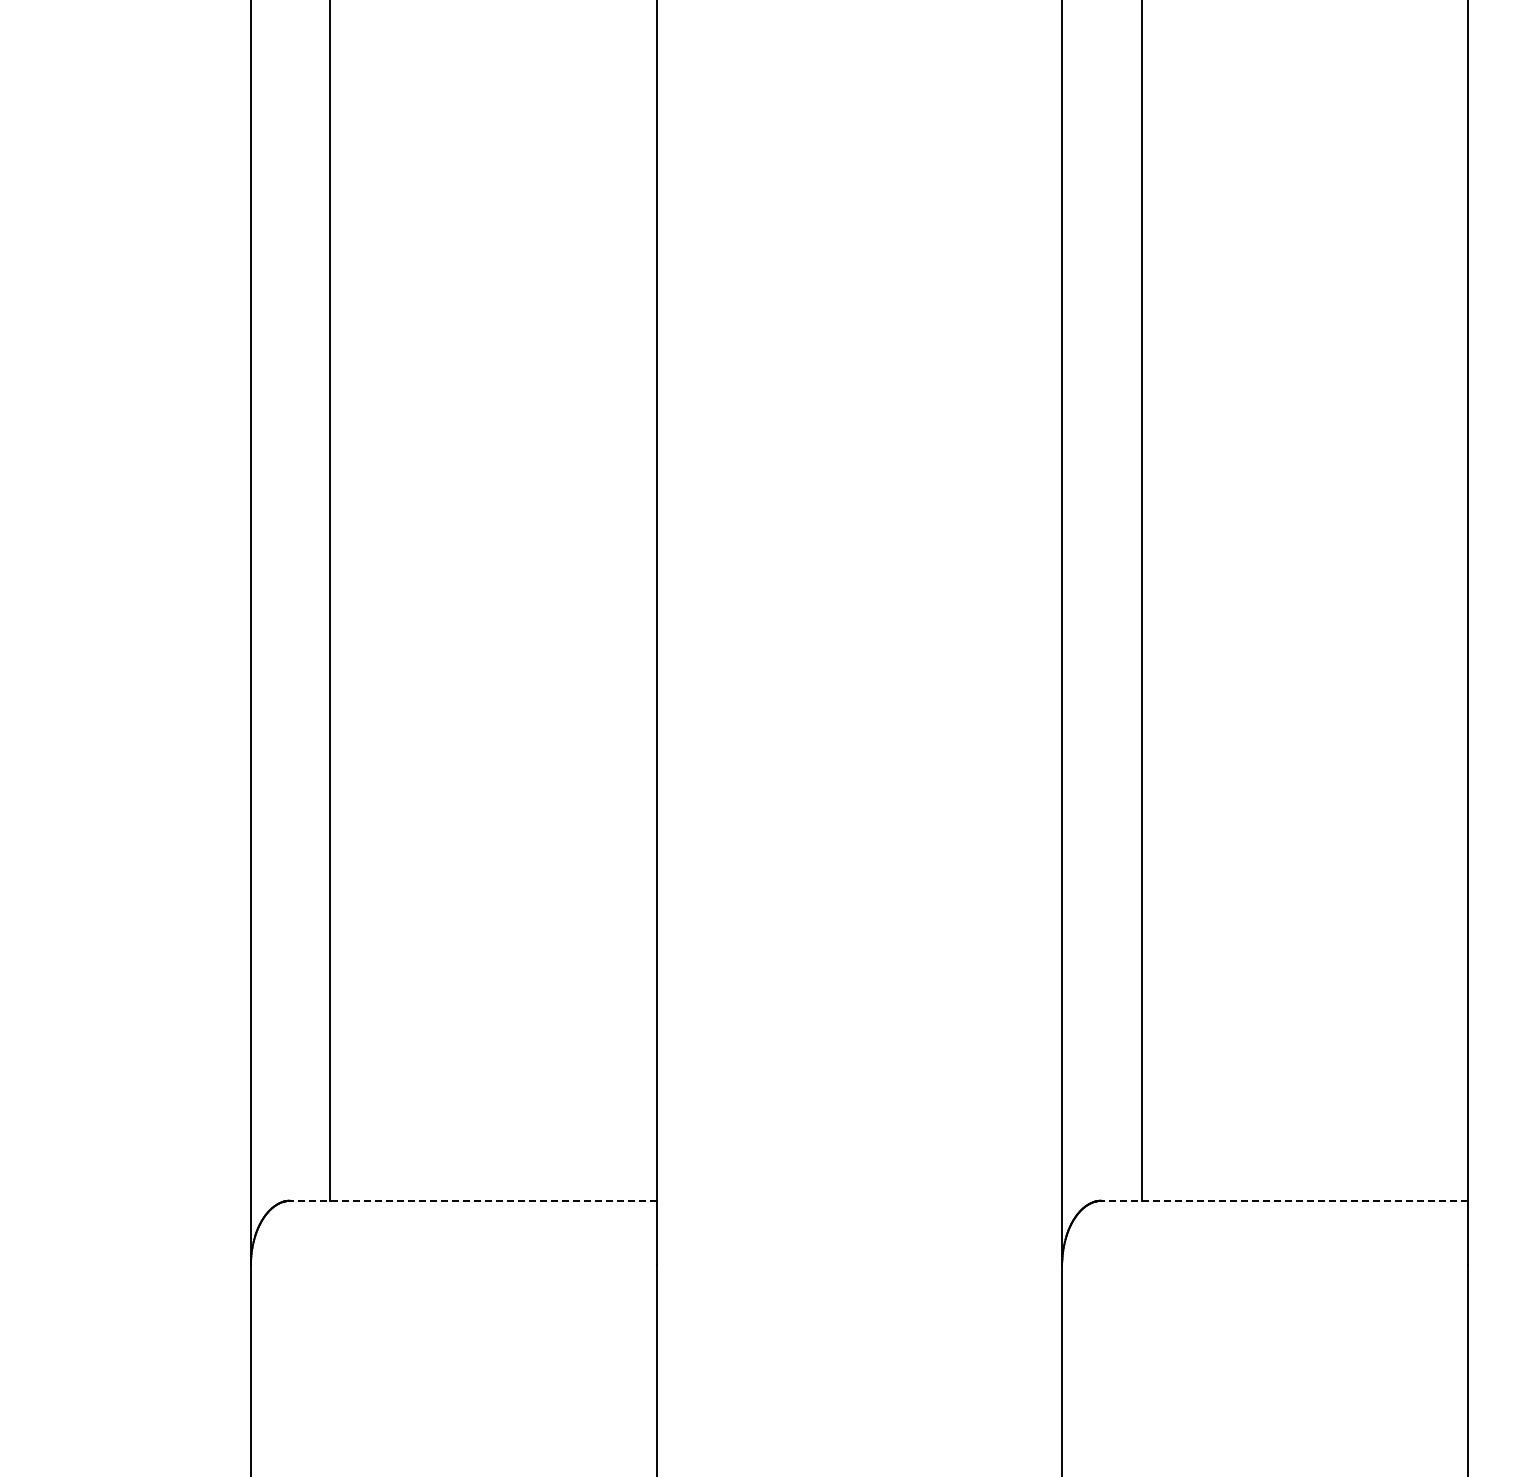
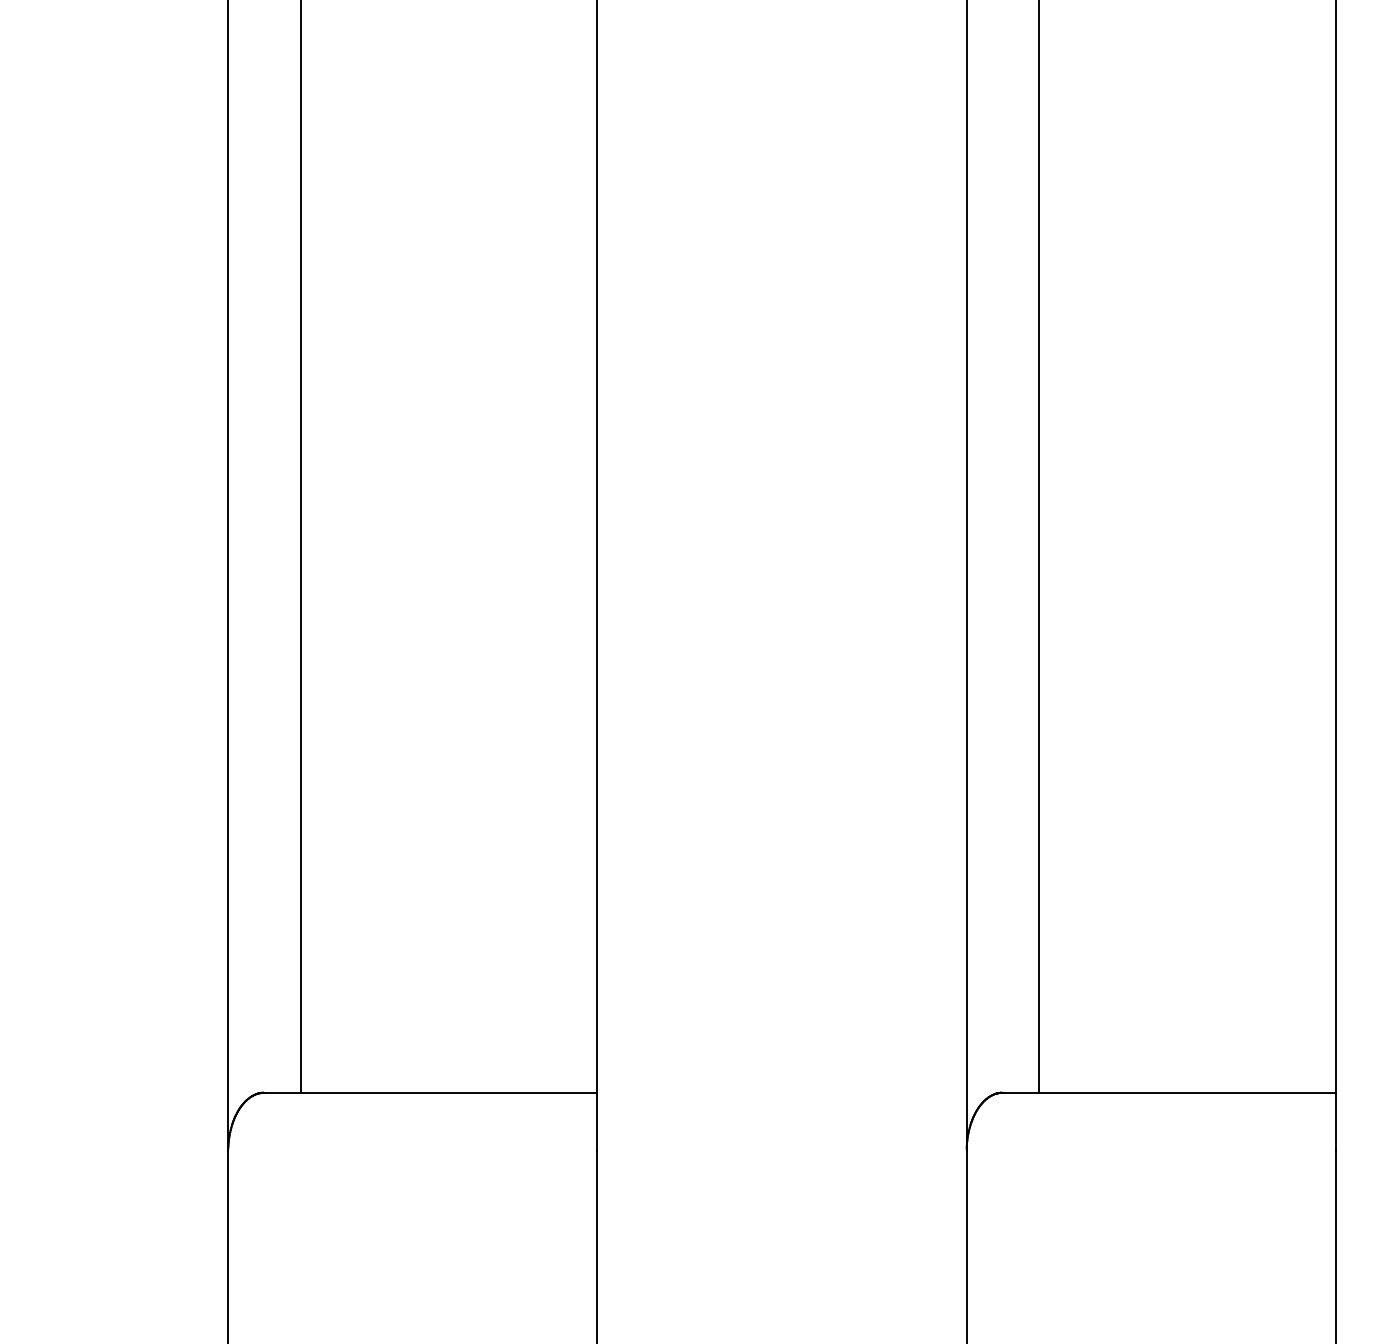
line: (473, 1200) -> (430, 1092), dashed -> solid
line: (1284, 1200) -> (1168, 1092), dashed -> solid

